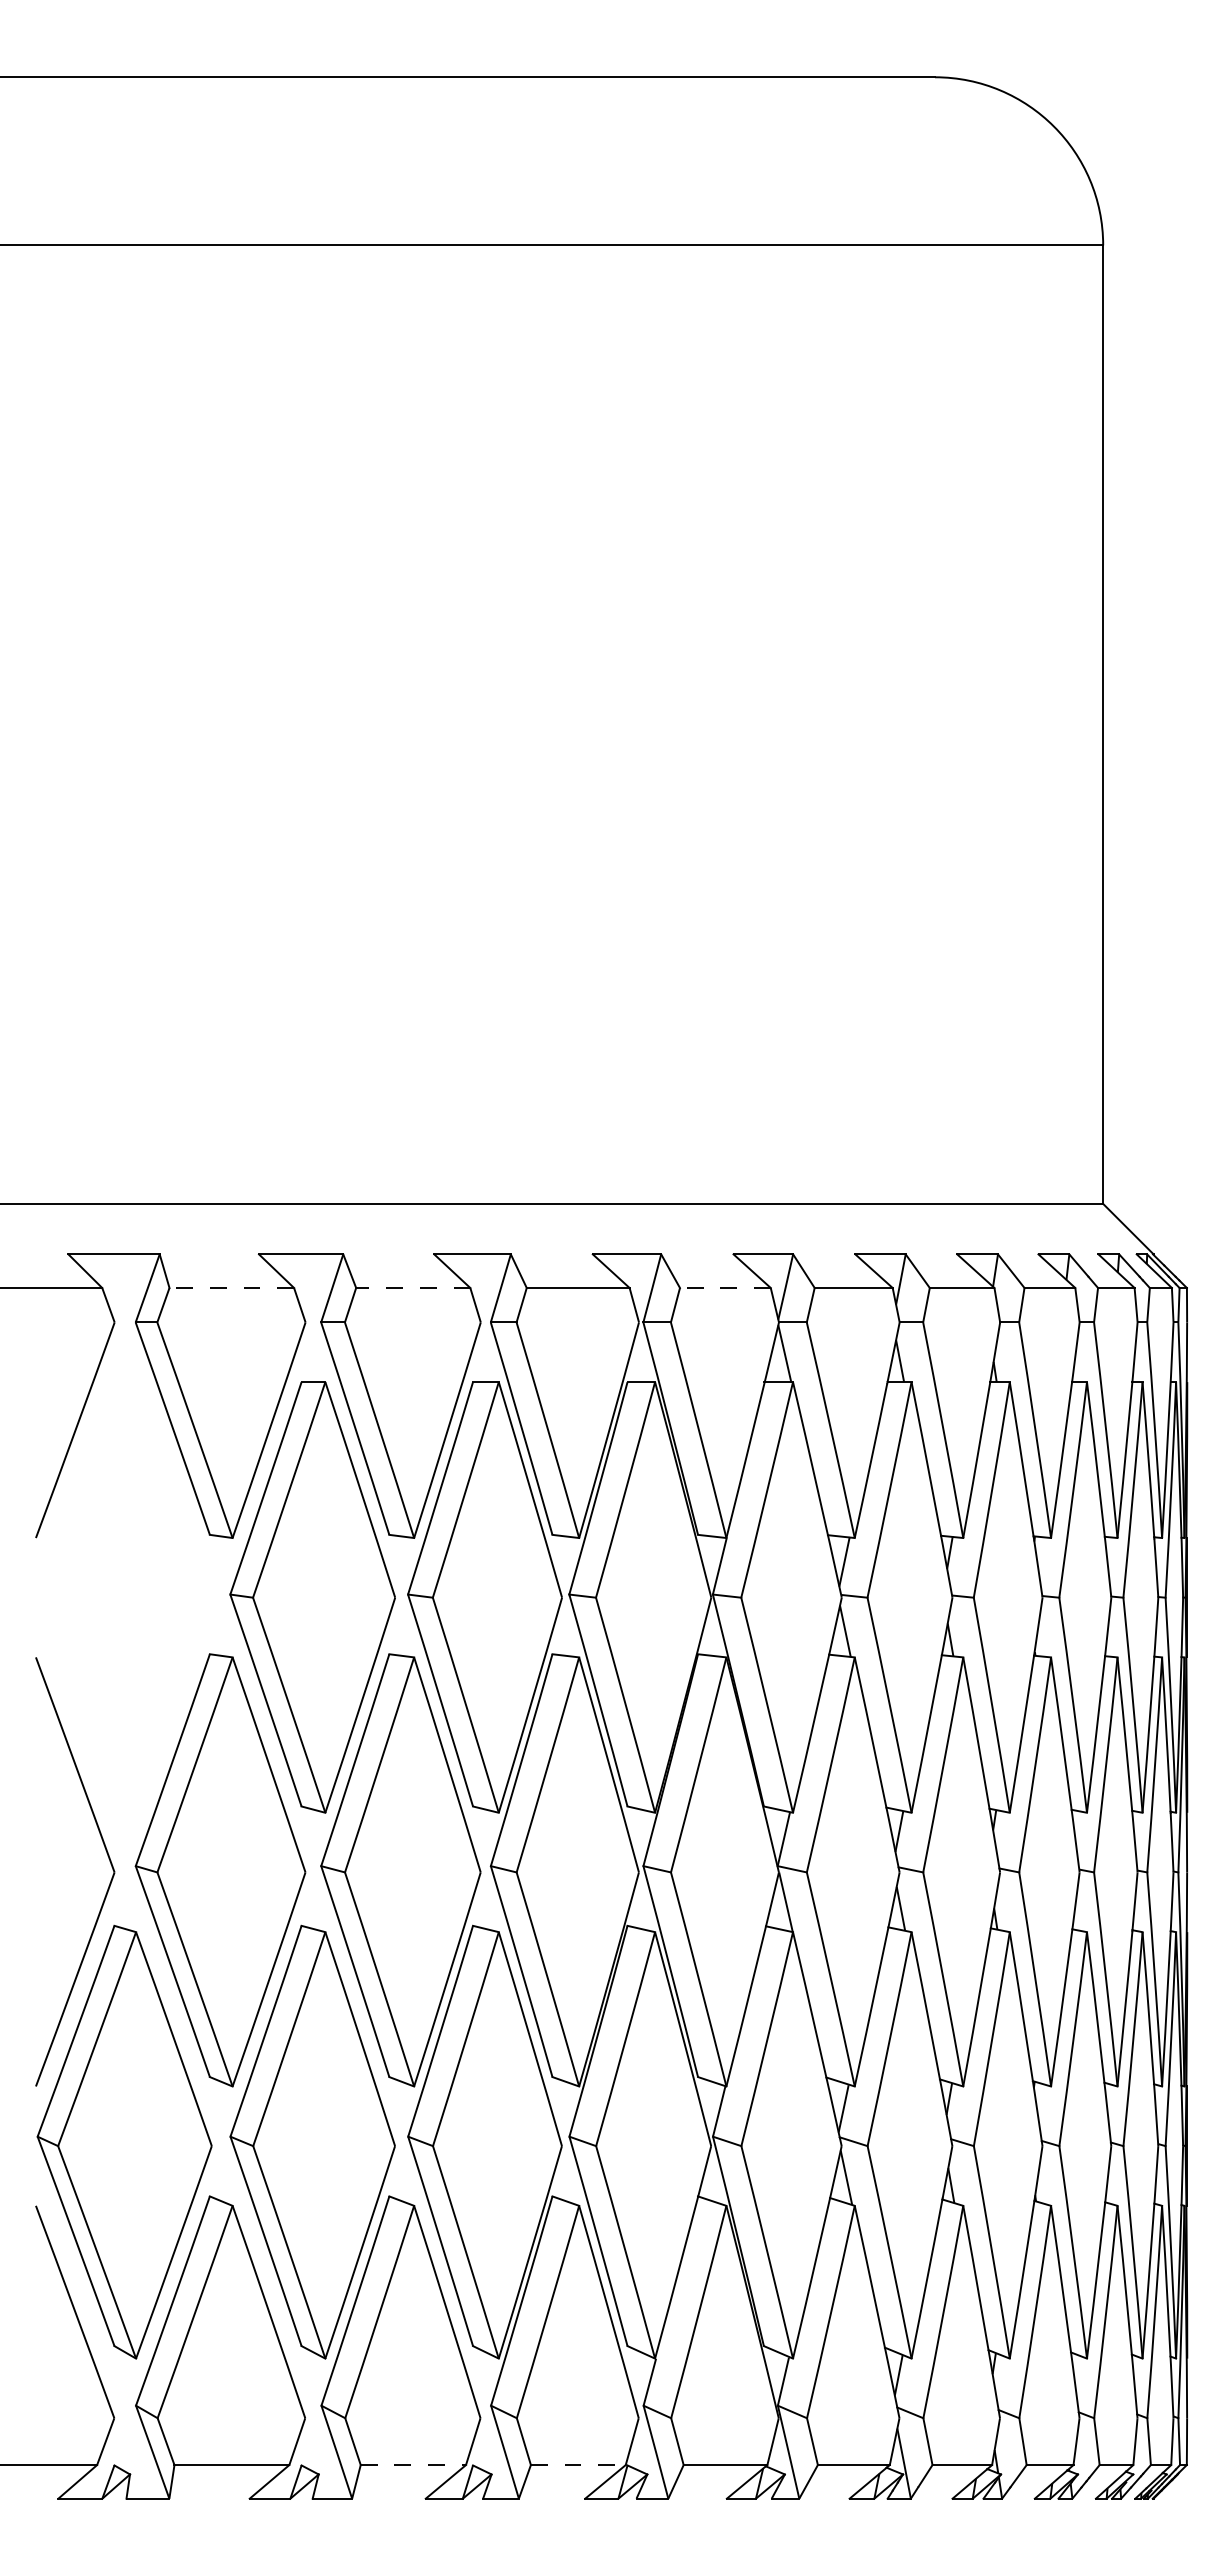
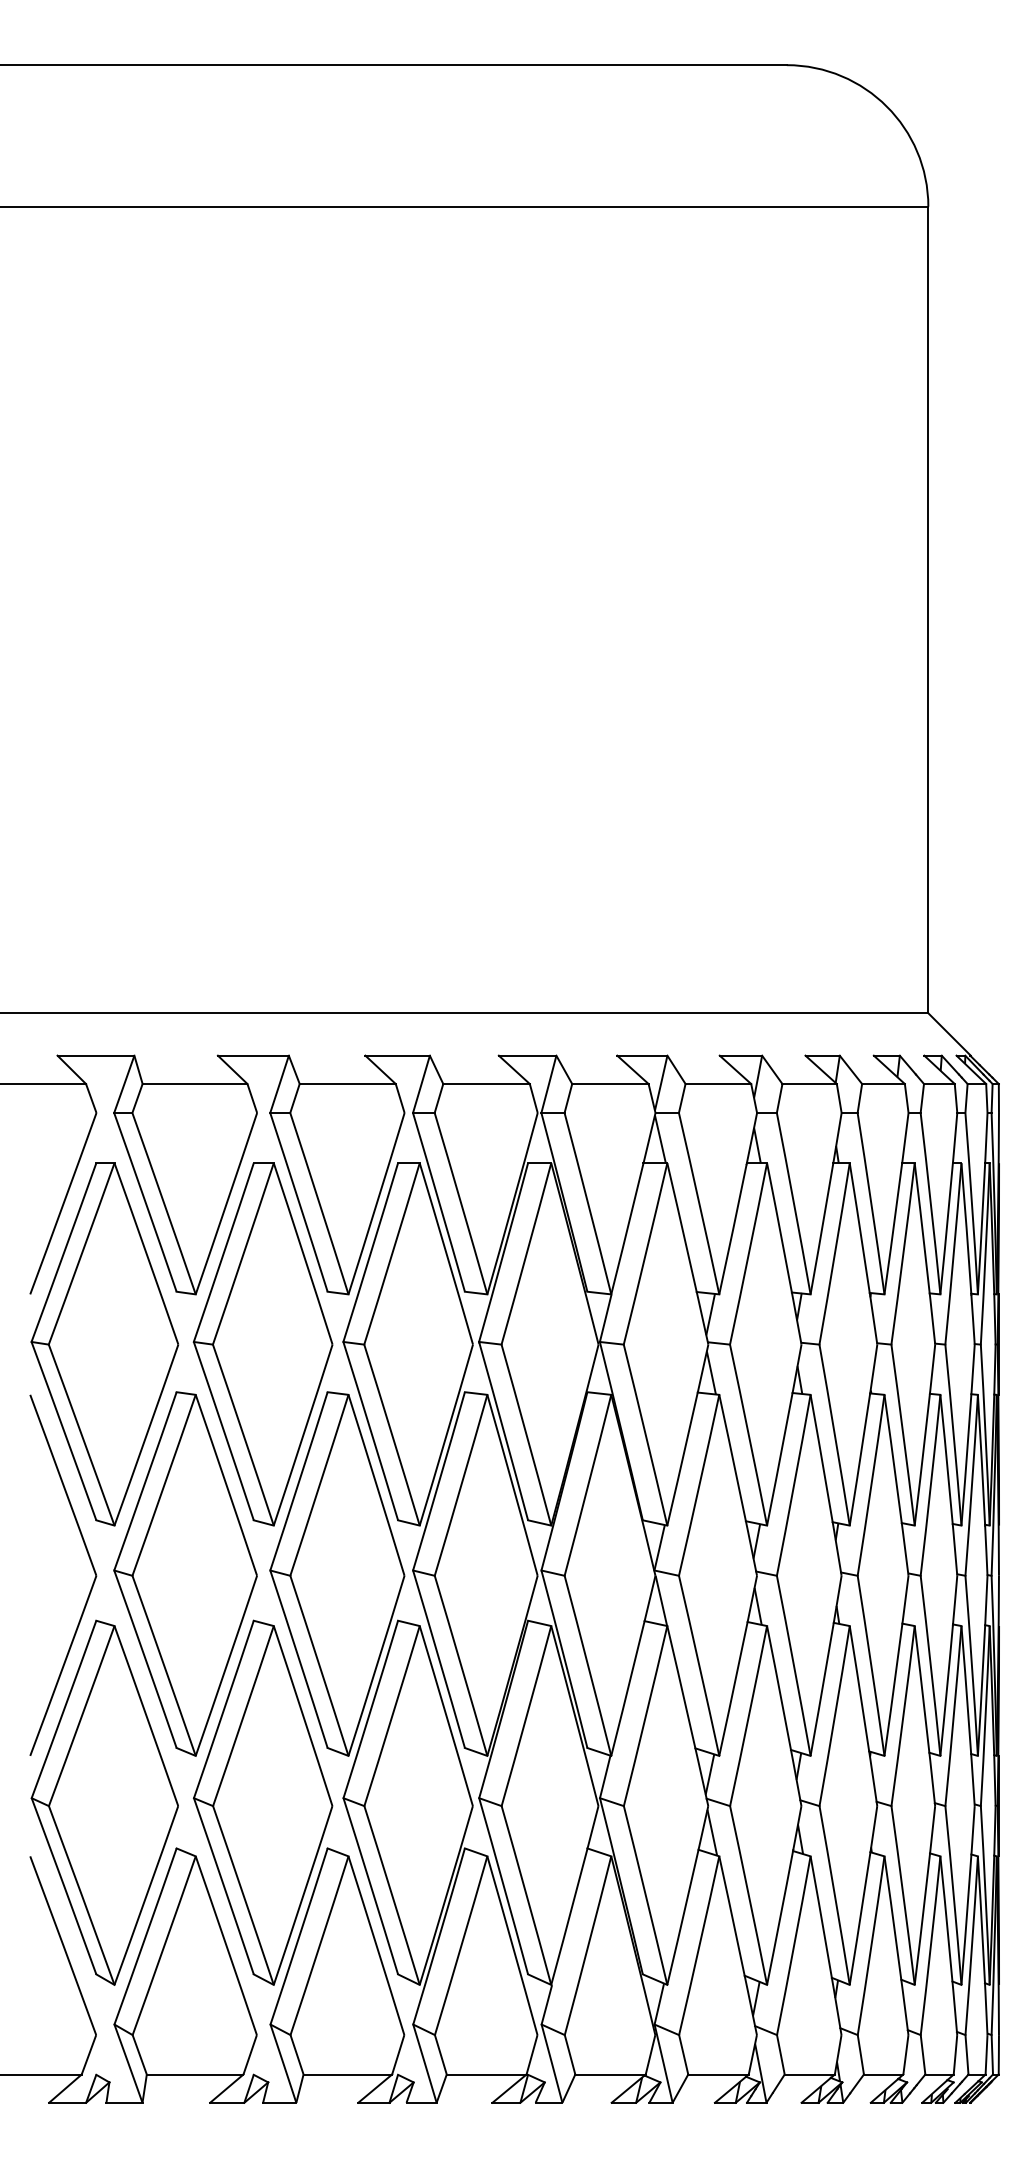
line: (231, 1287) -> (194, 1083), dashed -> solid
line: (412, 1287) -> (347, 1083), dashed -> solid
line: (724, 1287) -> (609, 1083), dashed -> solid
part: (124, 1597) -> (104, 1344), added
line: (413, 2465) -> (347, 2074), dashed -> solid
line: (578, 2465) -> (486, 2074), dashed -> solid

